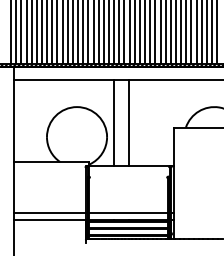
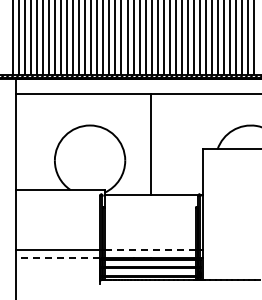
line: (114, 123) -> (133, 144), removed
line: (128, 213) -> (150, 250), solid -> dashed
line: (49, 219) -> (57, 257), solid -> dashed

